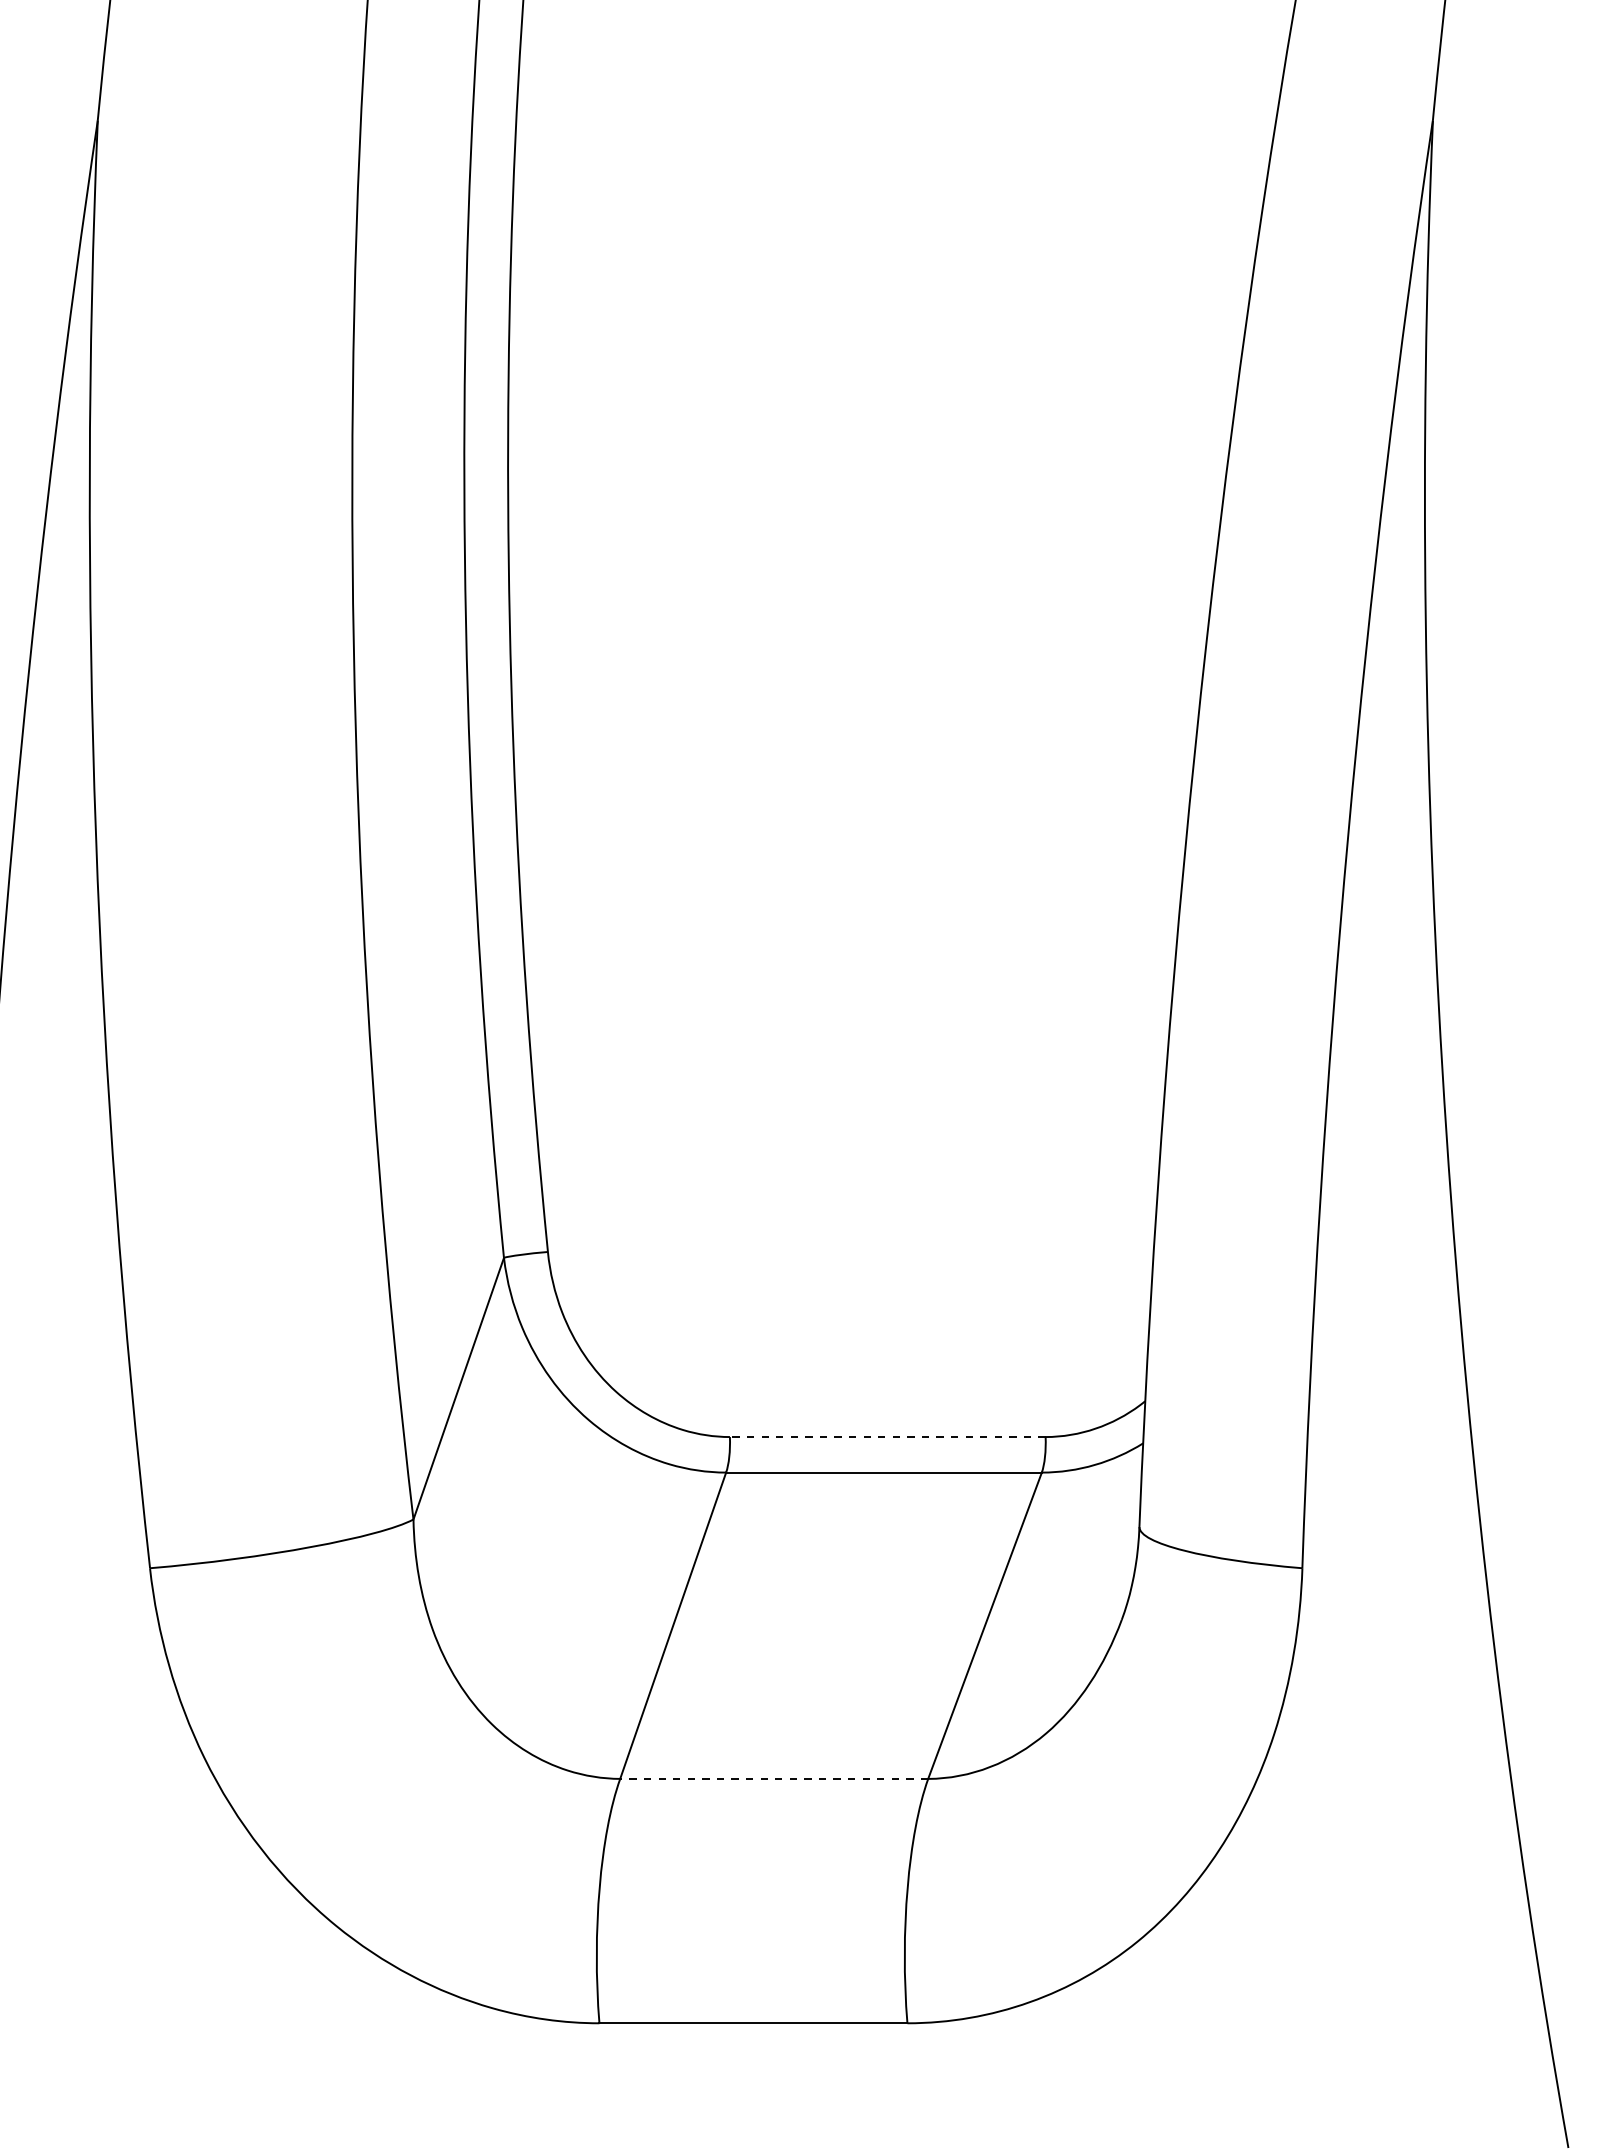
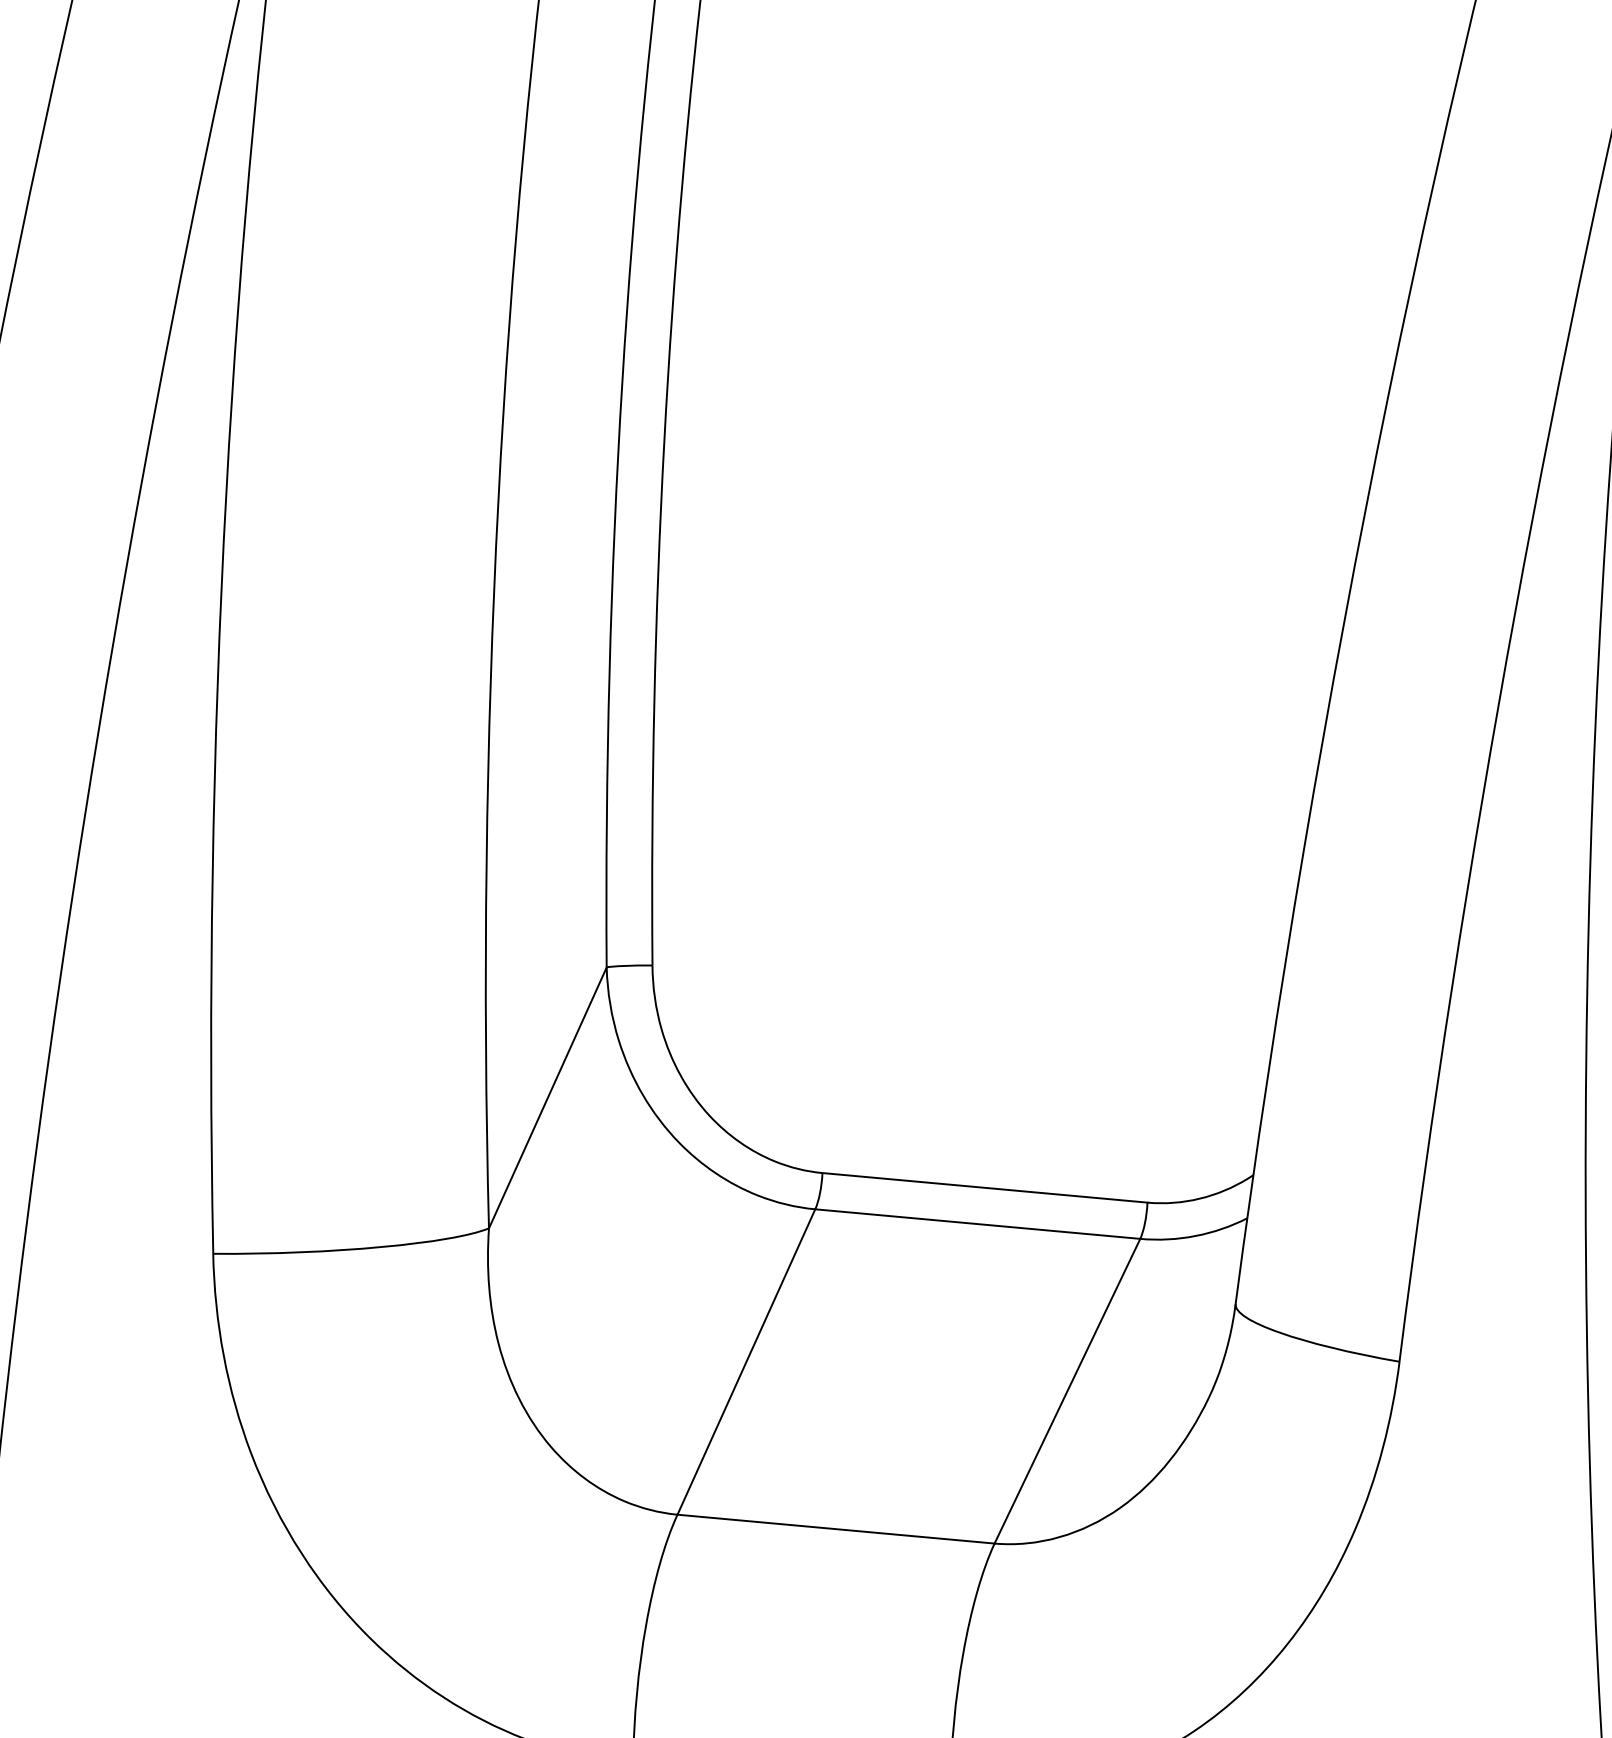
line: (887, 1437) -> (984, 1188), dashed -> solid
line: (774, 1778) -> (836, 1528), dashed -> solid

